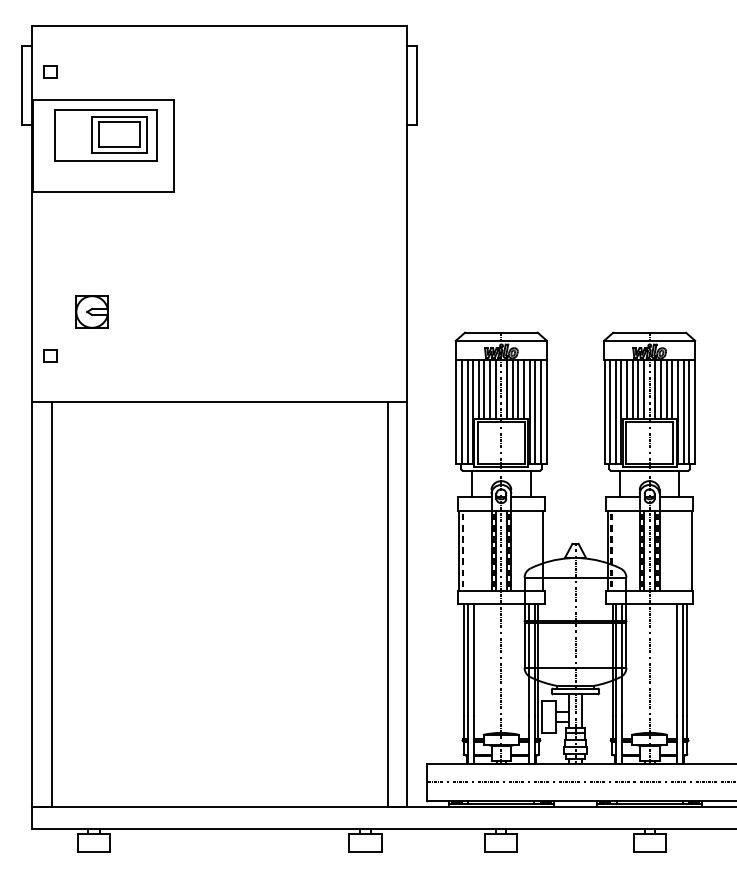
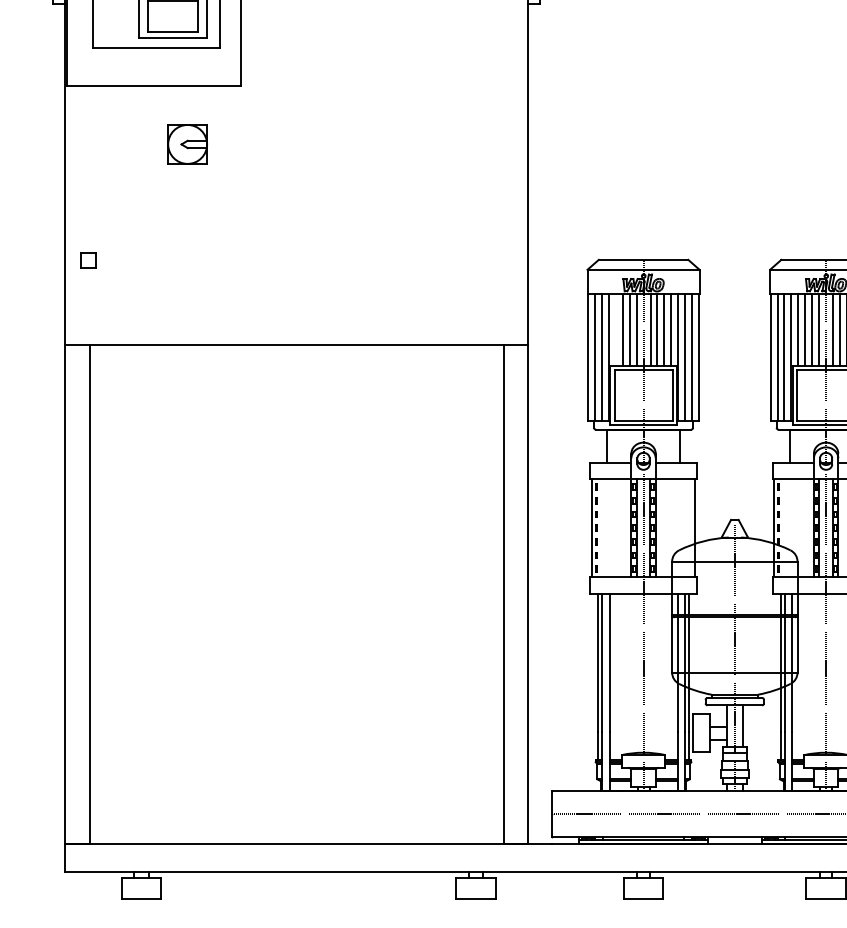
part: (91, 311) -> (186, 143), moved
part: (50, 355) -> (88, 259), moved
line: (478, 389) -> (615, 329), removed

